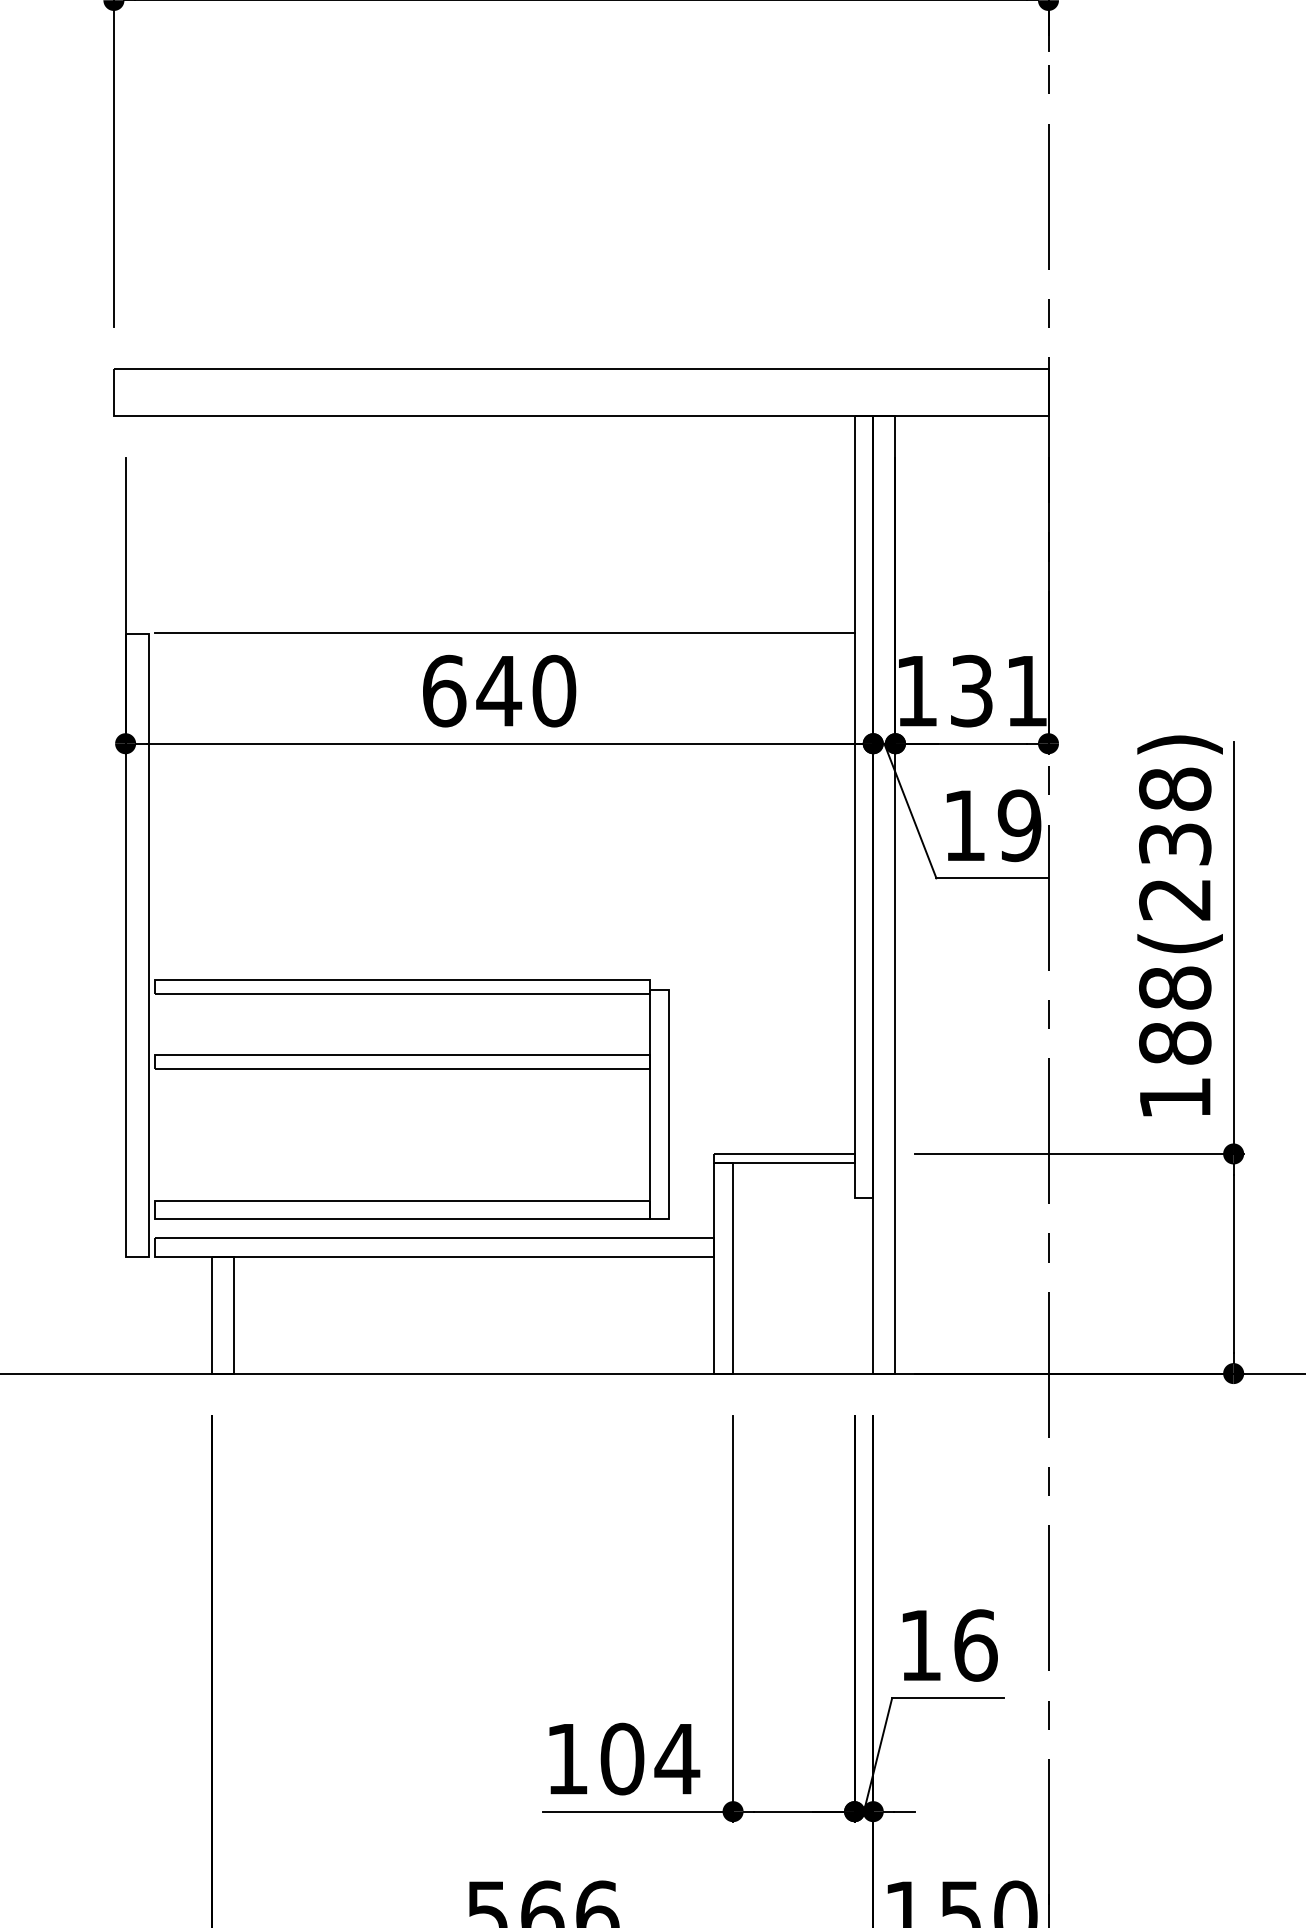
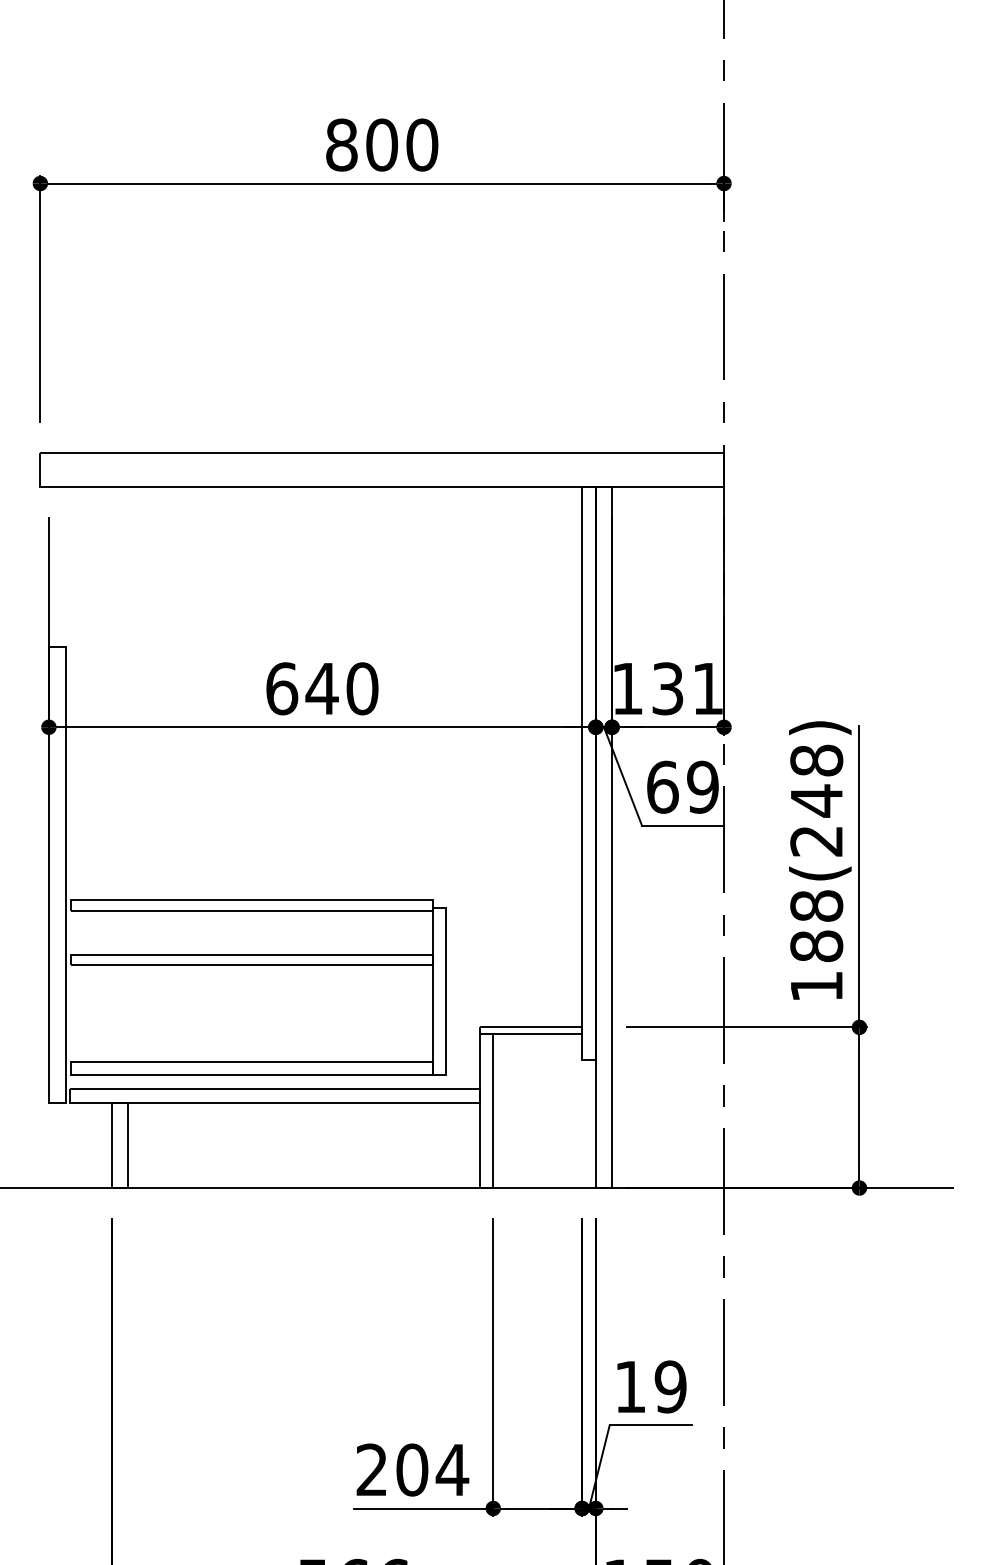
line: (505, 633) -> (326, 646), removed
text: (964, 824) -> (662, 786), 19 -> 69
text: (1174, 843) -> (816, 800), 188(238) -> 188(248)
text: (975, 1644) -> (670, 1386), 16 -> 19
text: (566, 1758) -> (371, 1469), 104 -> 204

